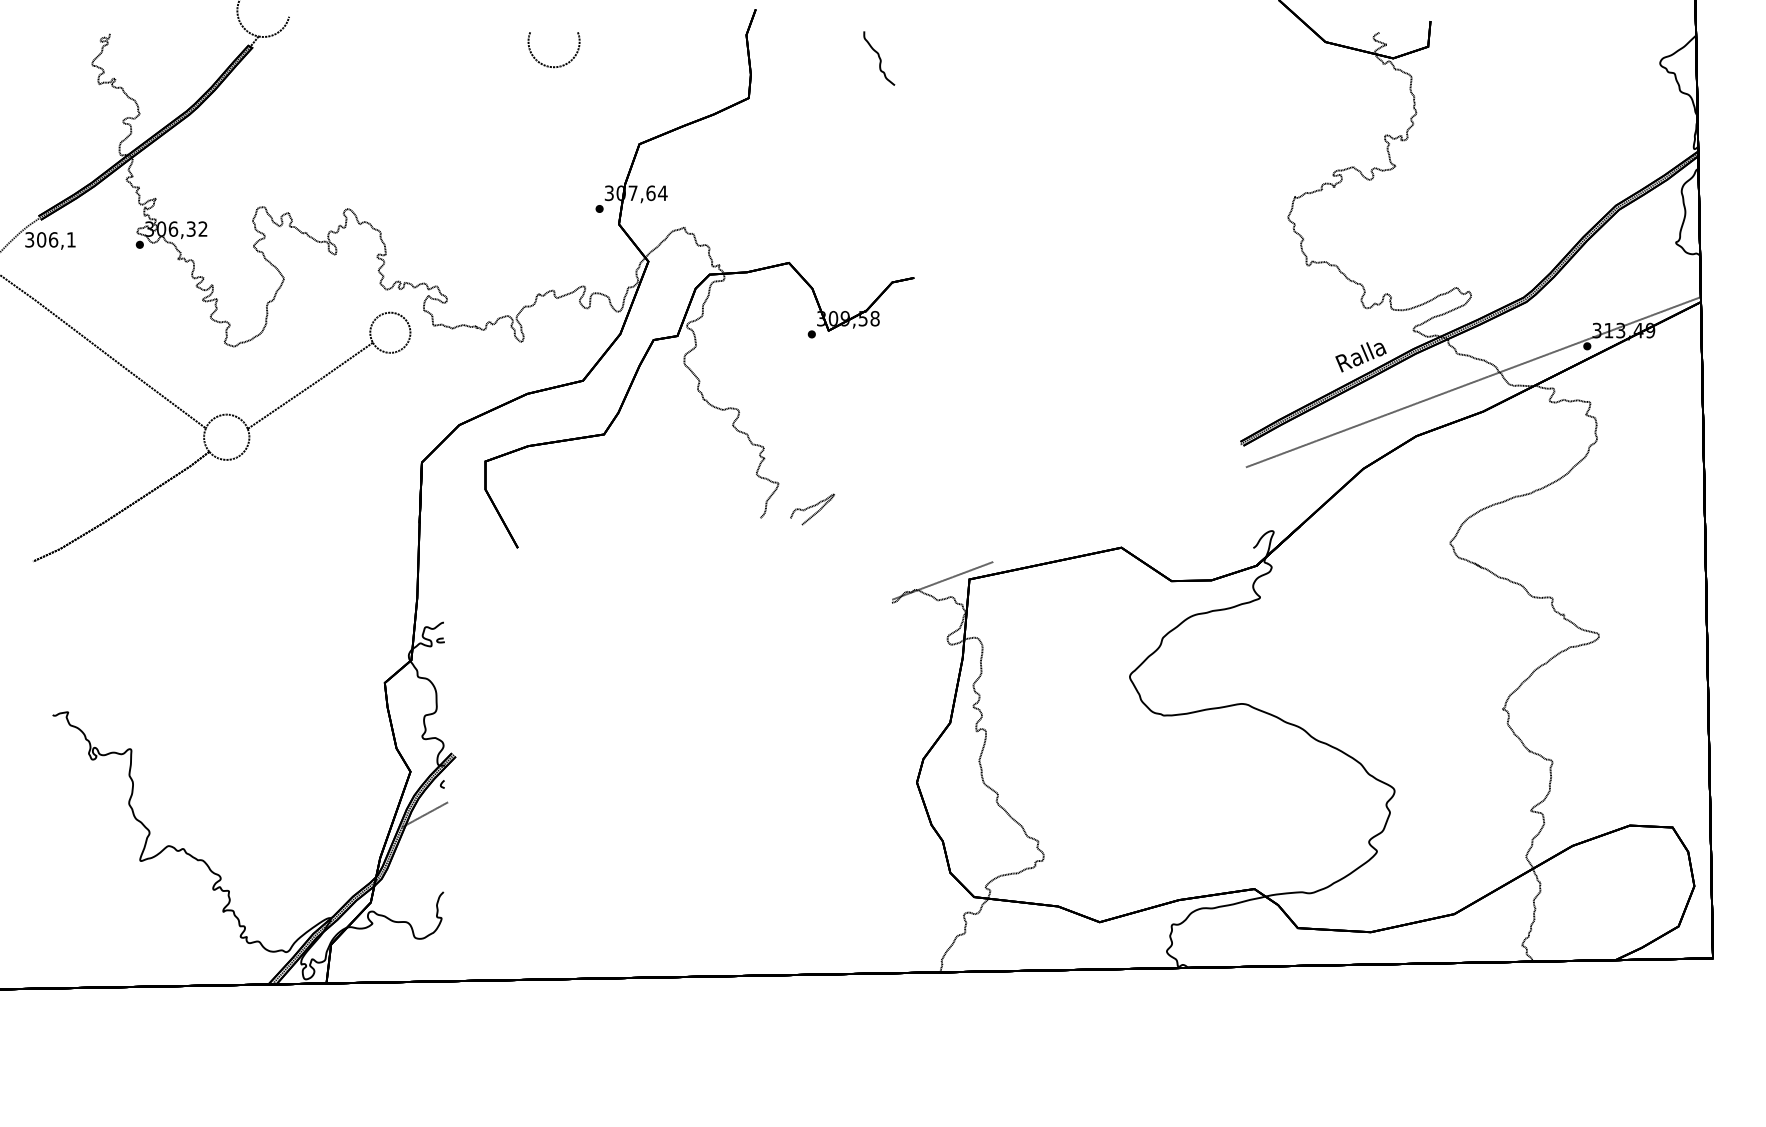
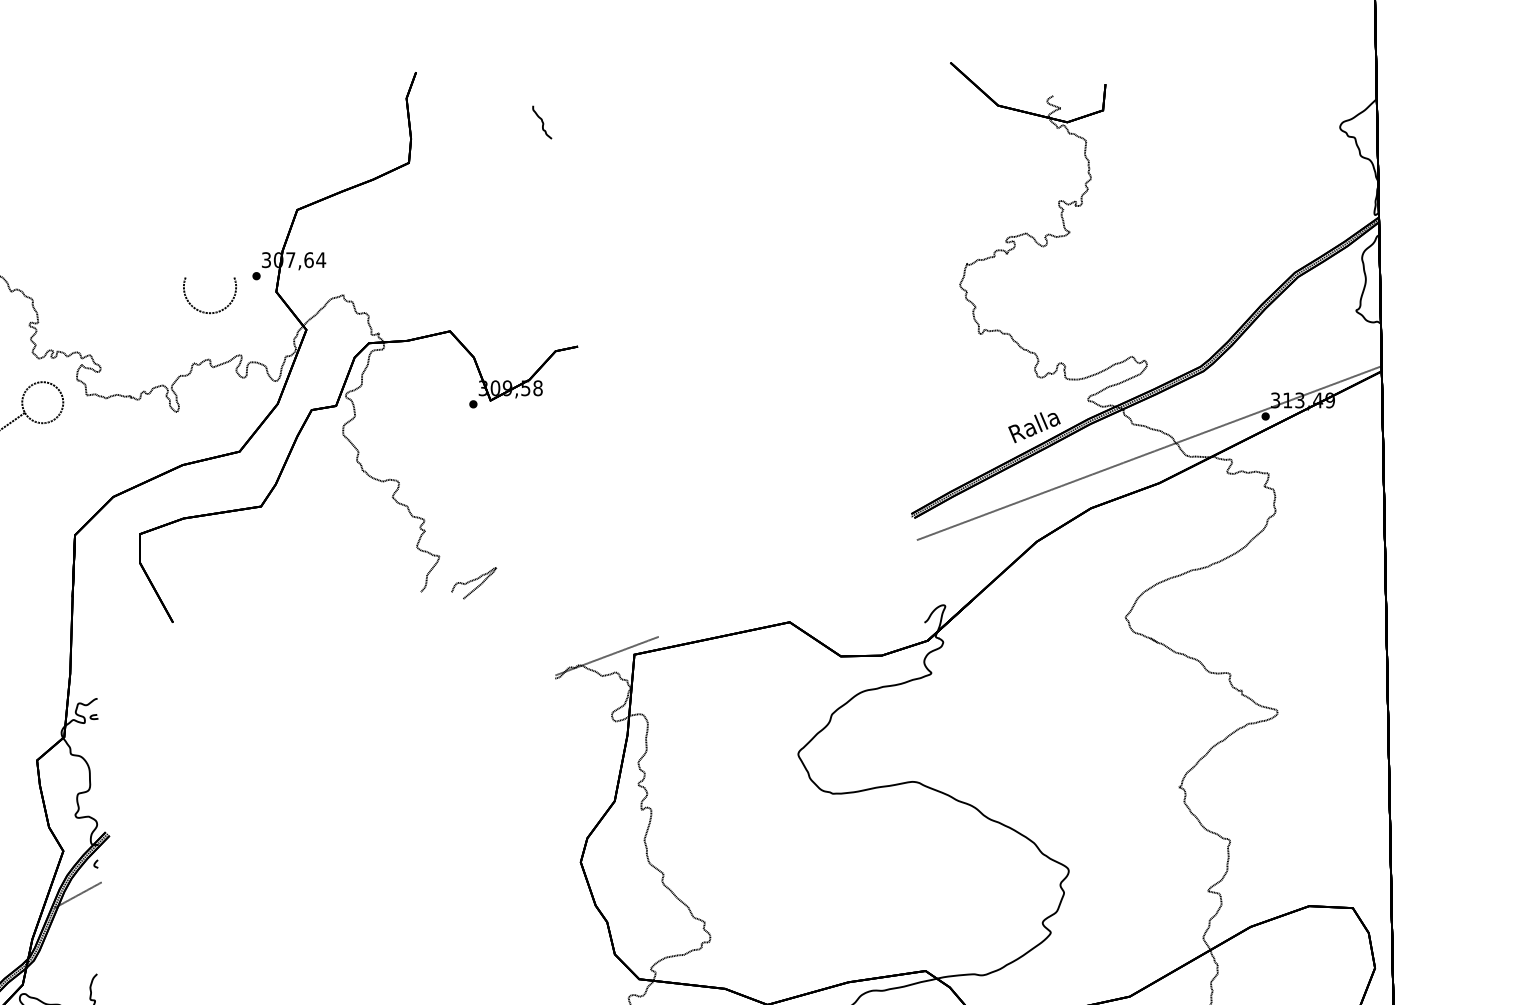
part: (879, 58) -> (542, 122), size x0.6
curve: (548, 65) -> (204, 311), moved

